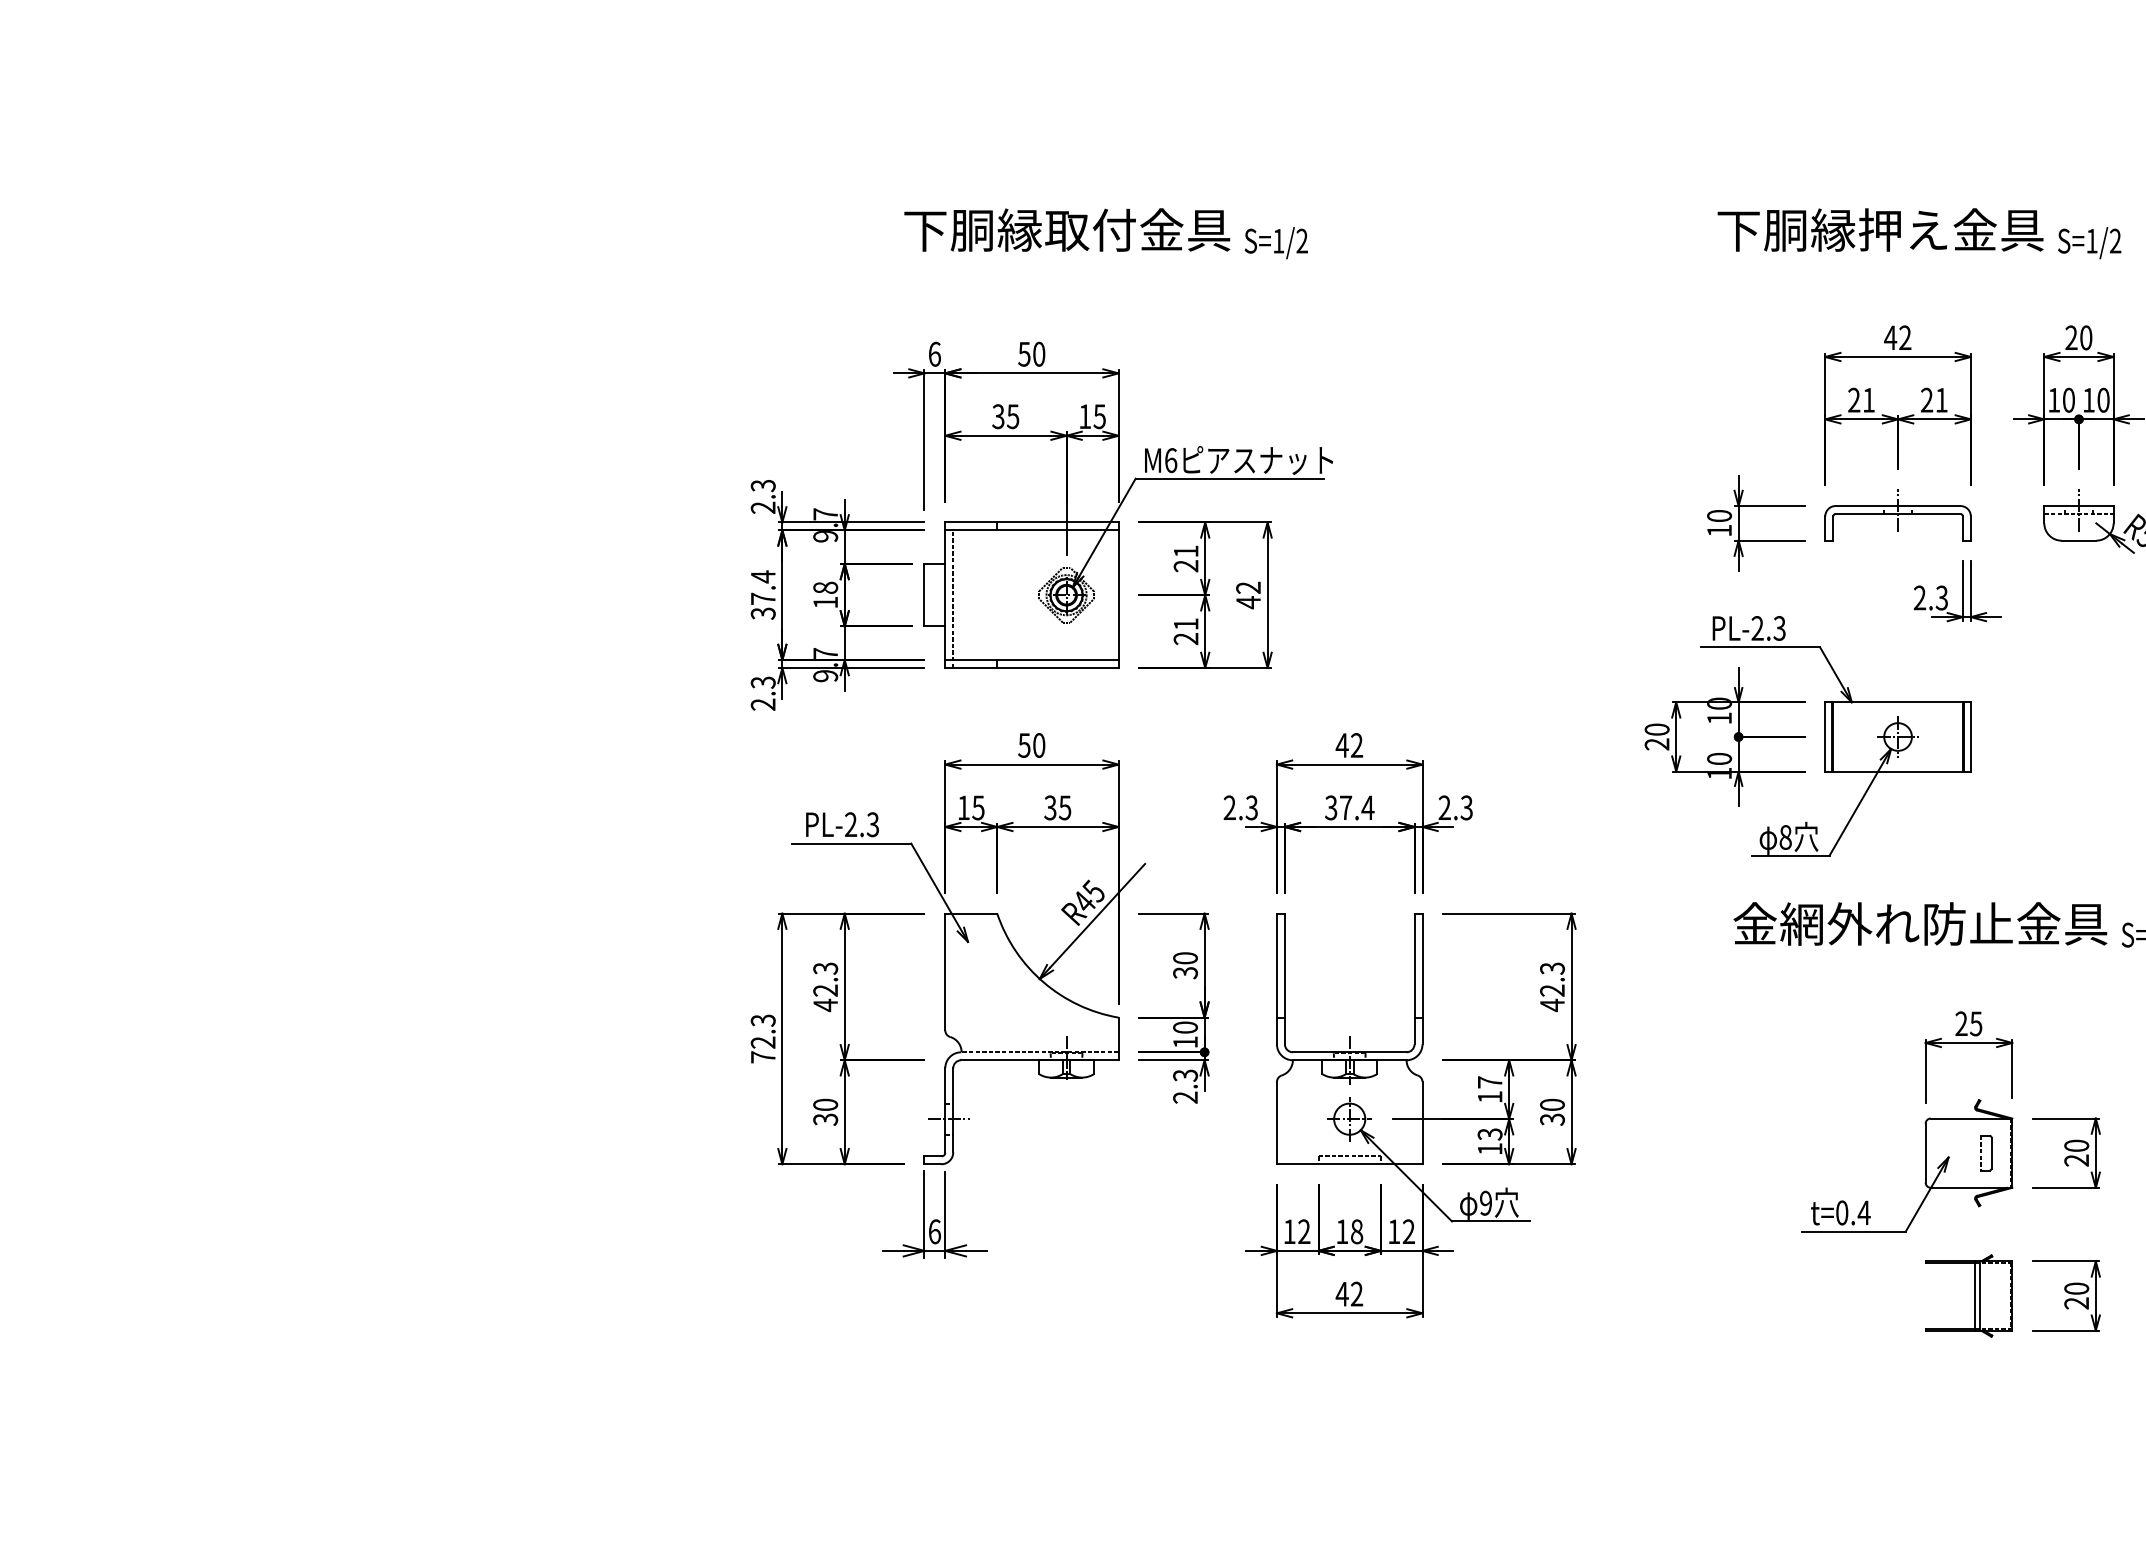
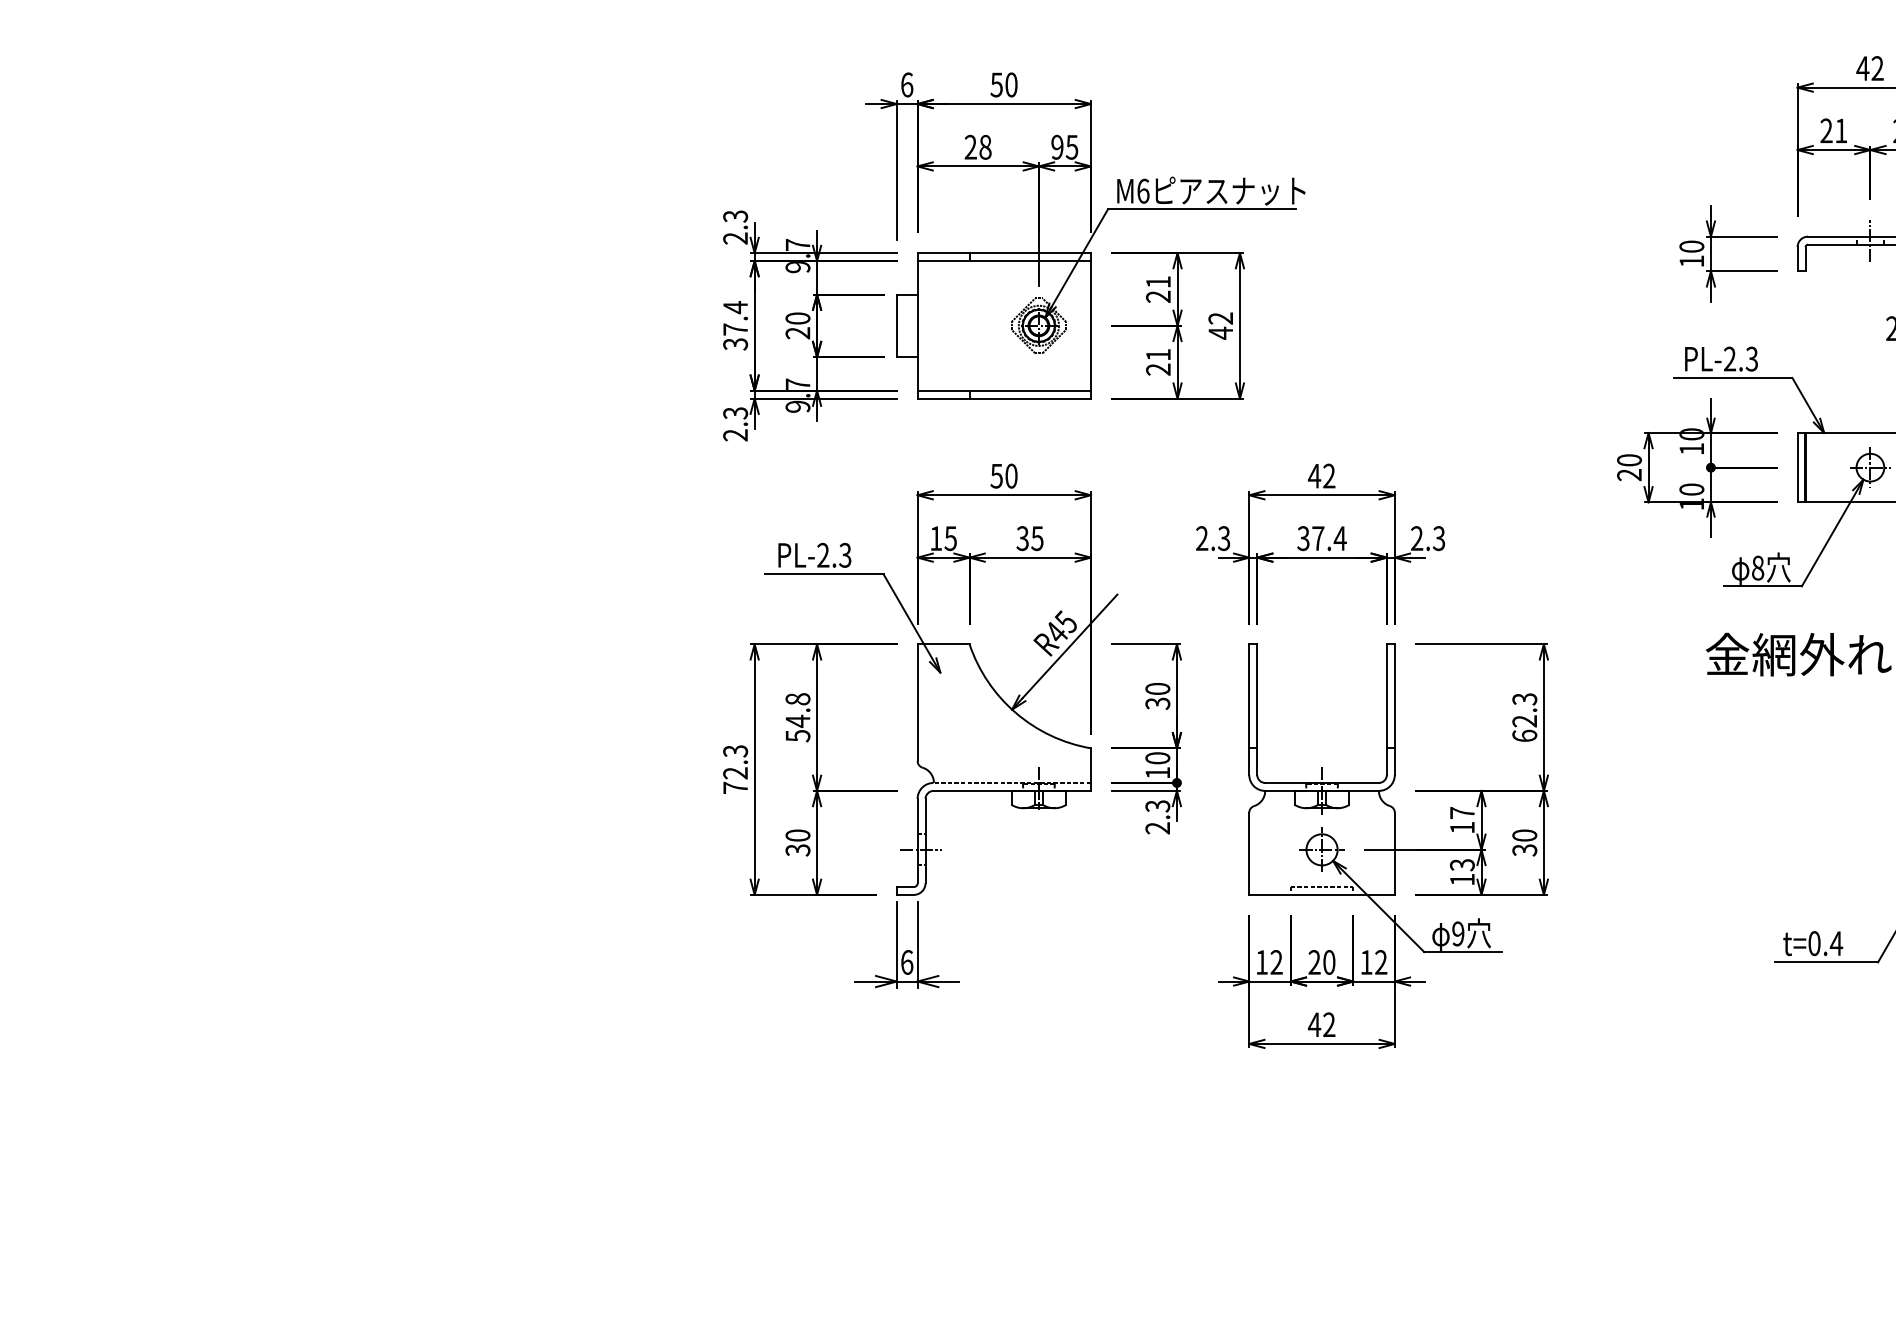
text: (1005, 416) -> (977, 147), 35 -> 28
text: (1085, 416) -> (1057, 147), 15 -> 95
text: (825, 594) -> (797, 325), 18 -> 20
line: (953, 599) -> (925, 330), removed
text: (825, 987) -> (797, 718), 42.3 -> 54.8
text: (1552, 1005) -> (1524, 736), 42.3 -> 62.3
text: (1349, 1231) -> (1321, 962), 18 -> 20

